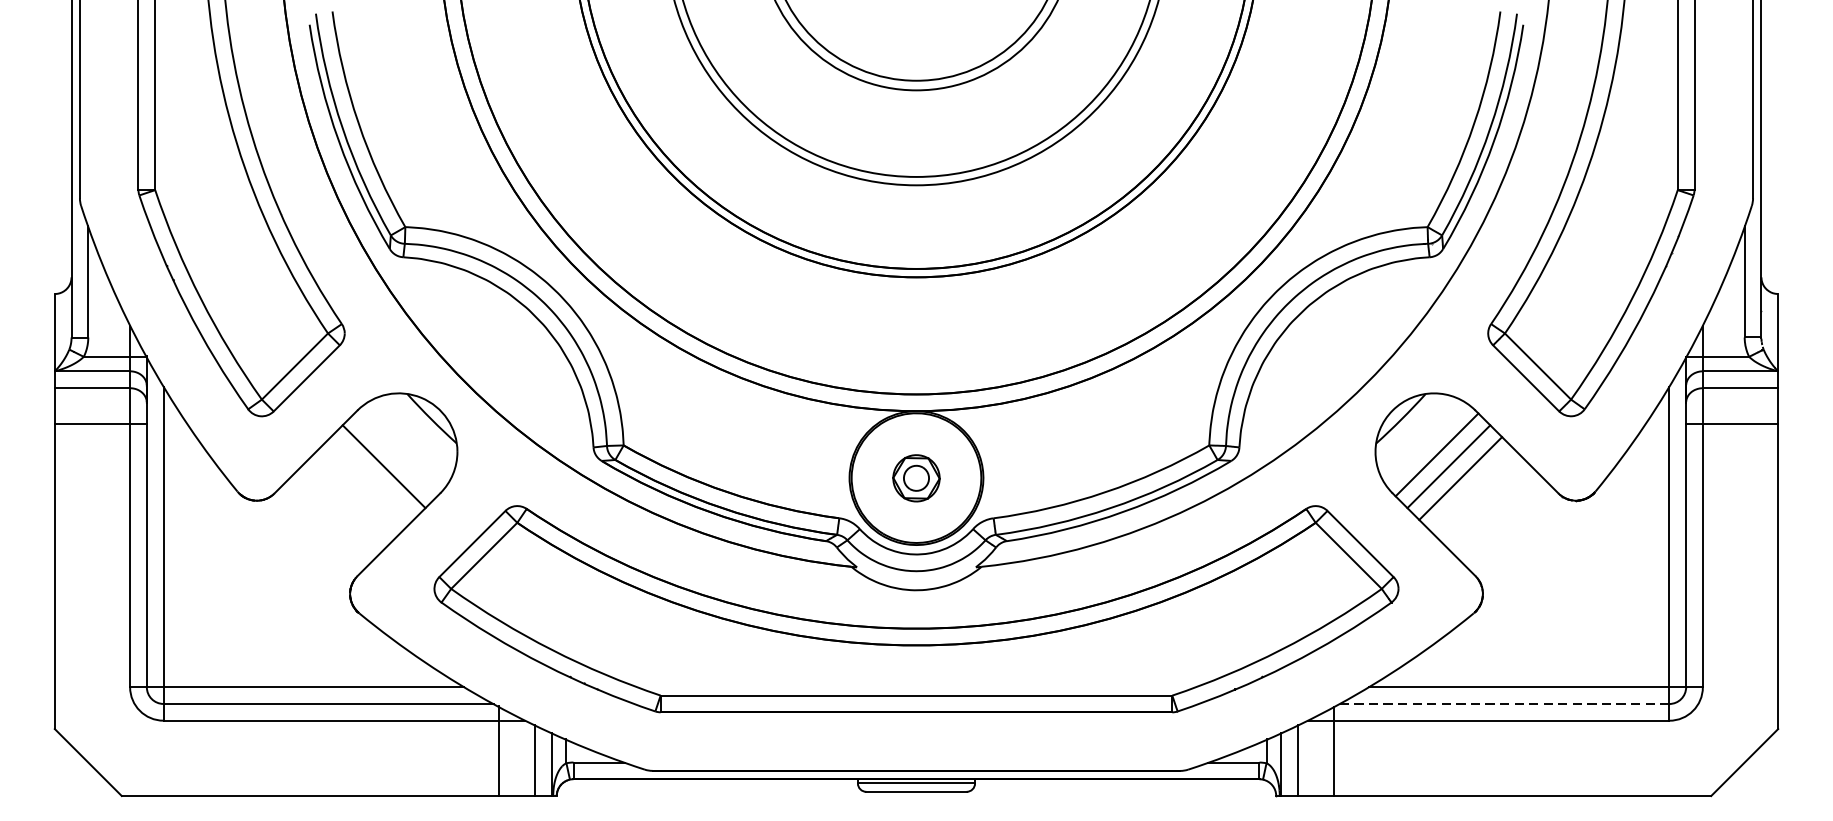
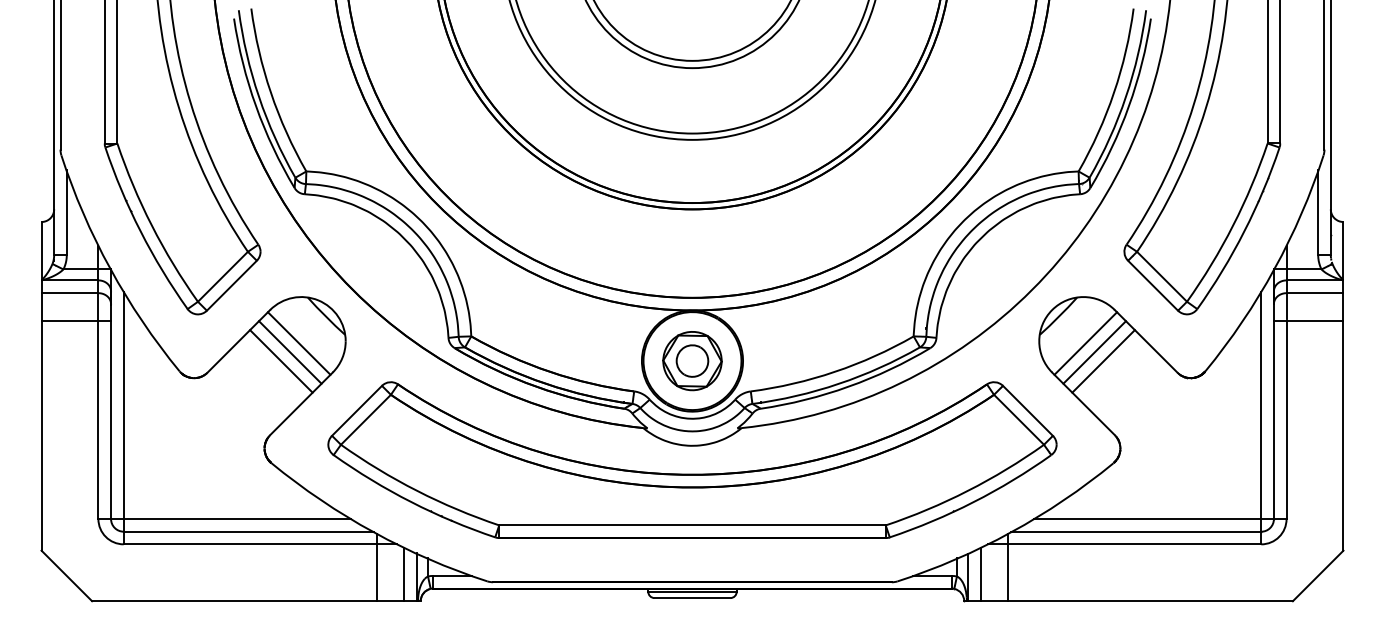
line: (394, 454) -> (298, 343), added
line: (372, 478) -> (281, 361), added
part: (916, 478) -> (692, 361), size x1.67
line: (1504, 703) -> (1136, 531), dashed -> solid

